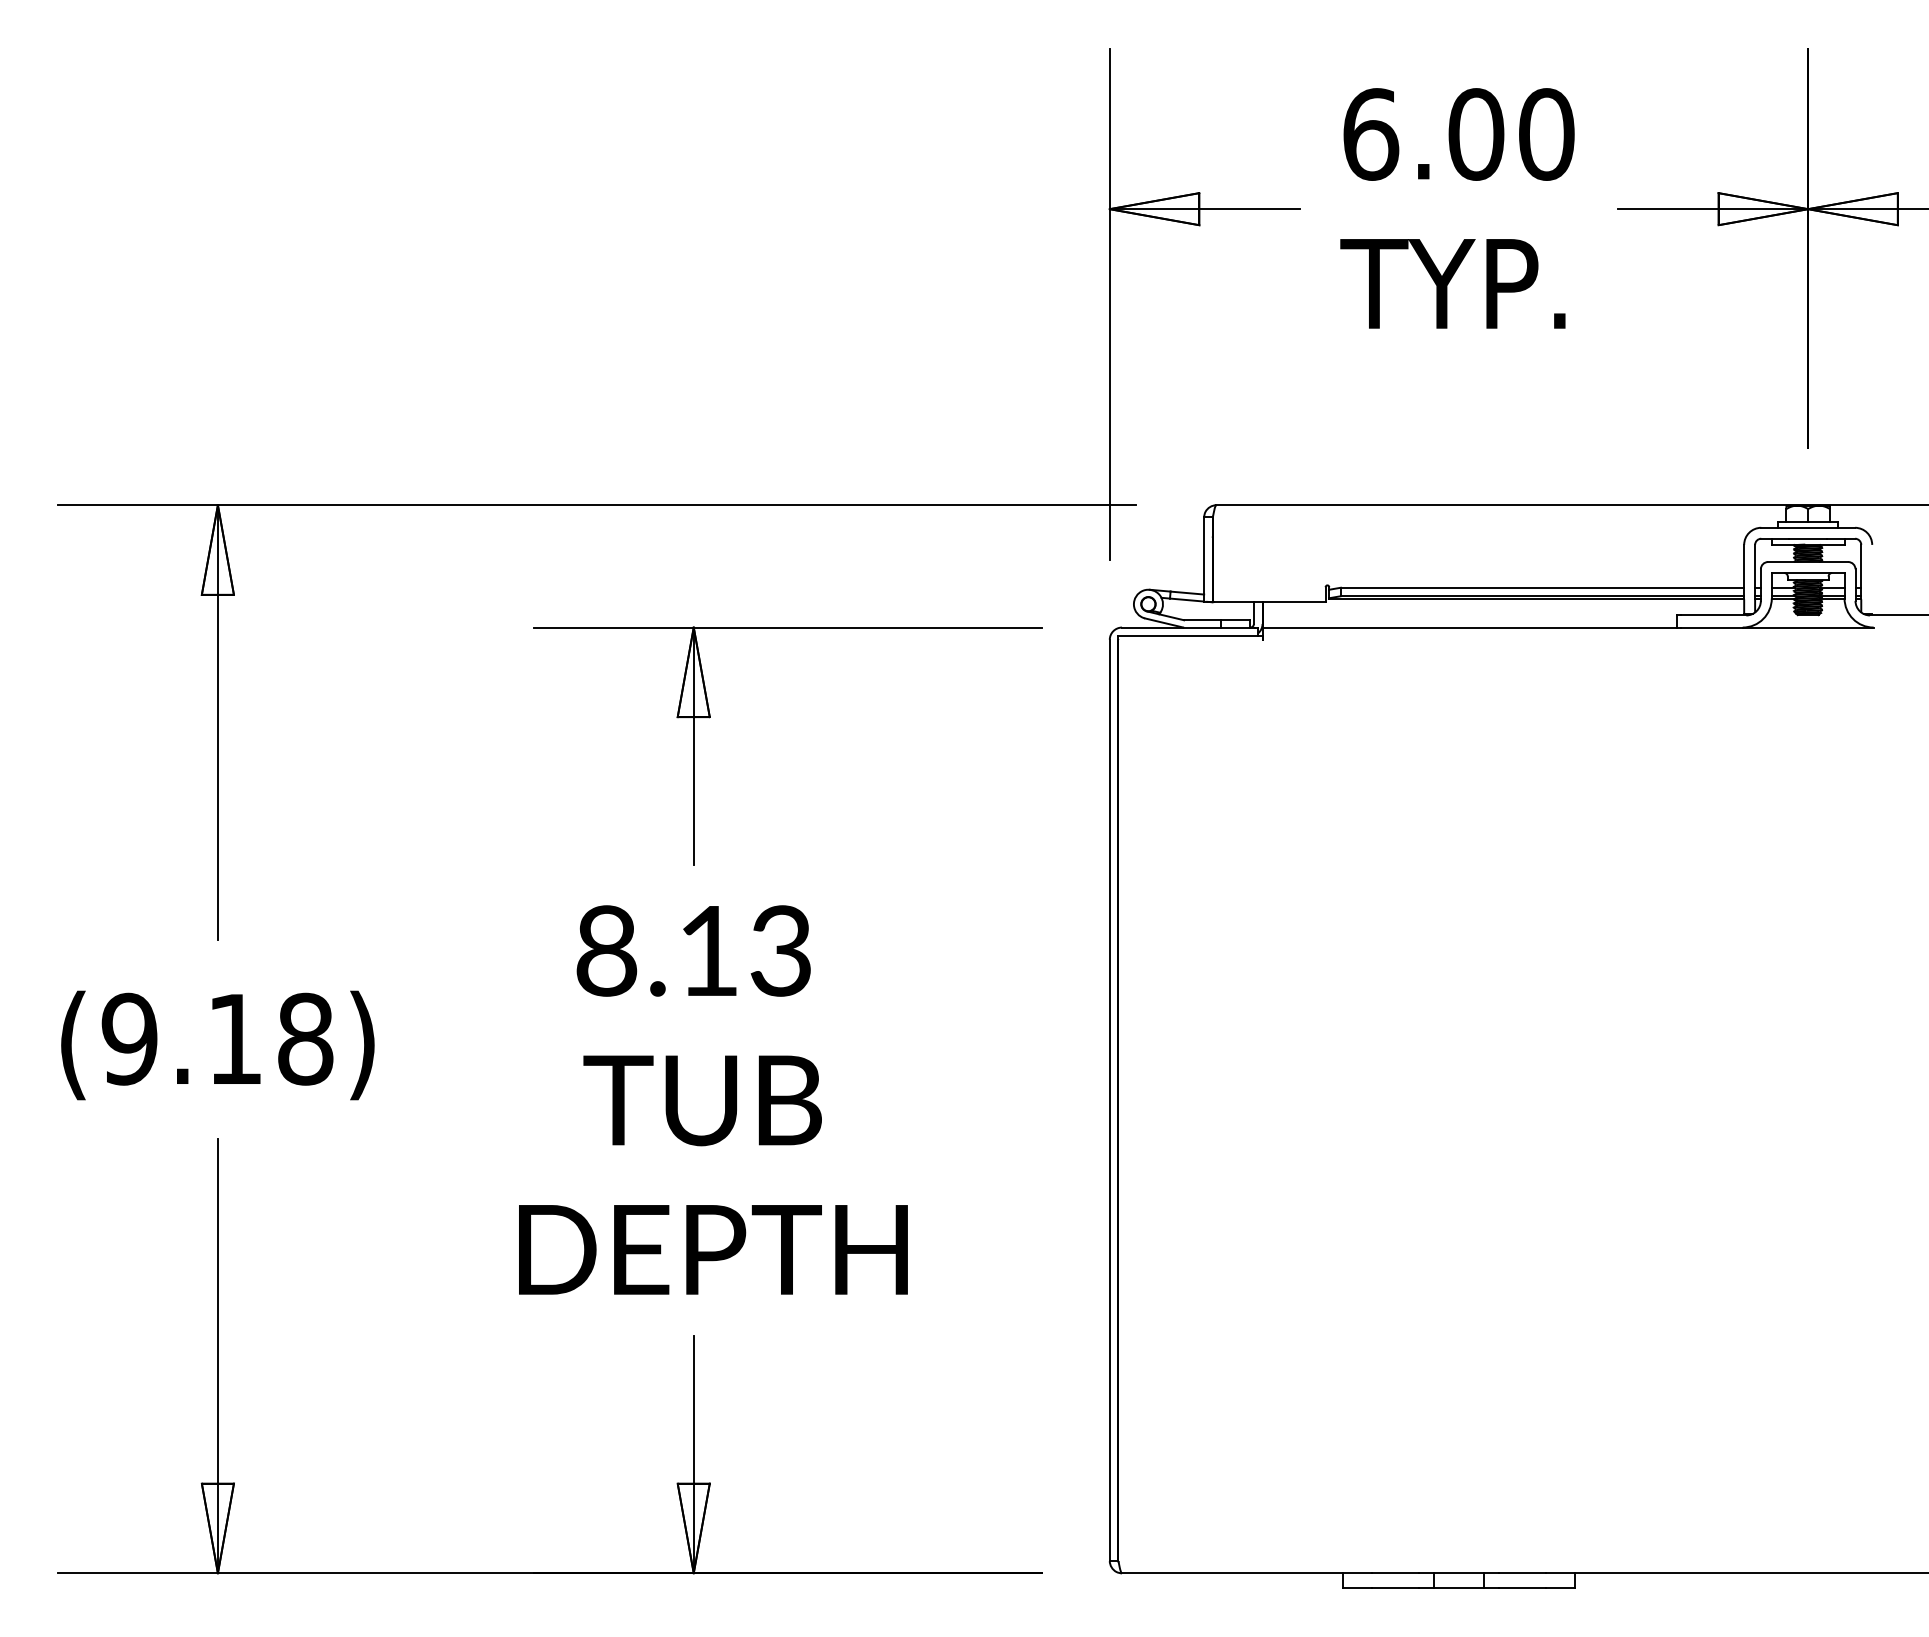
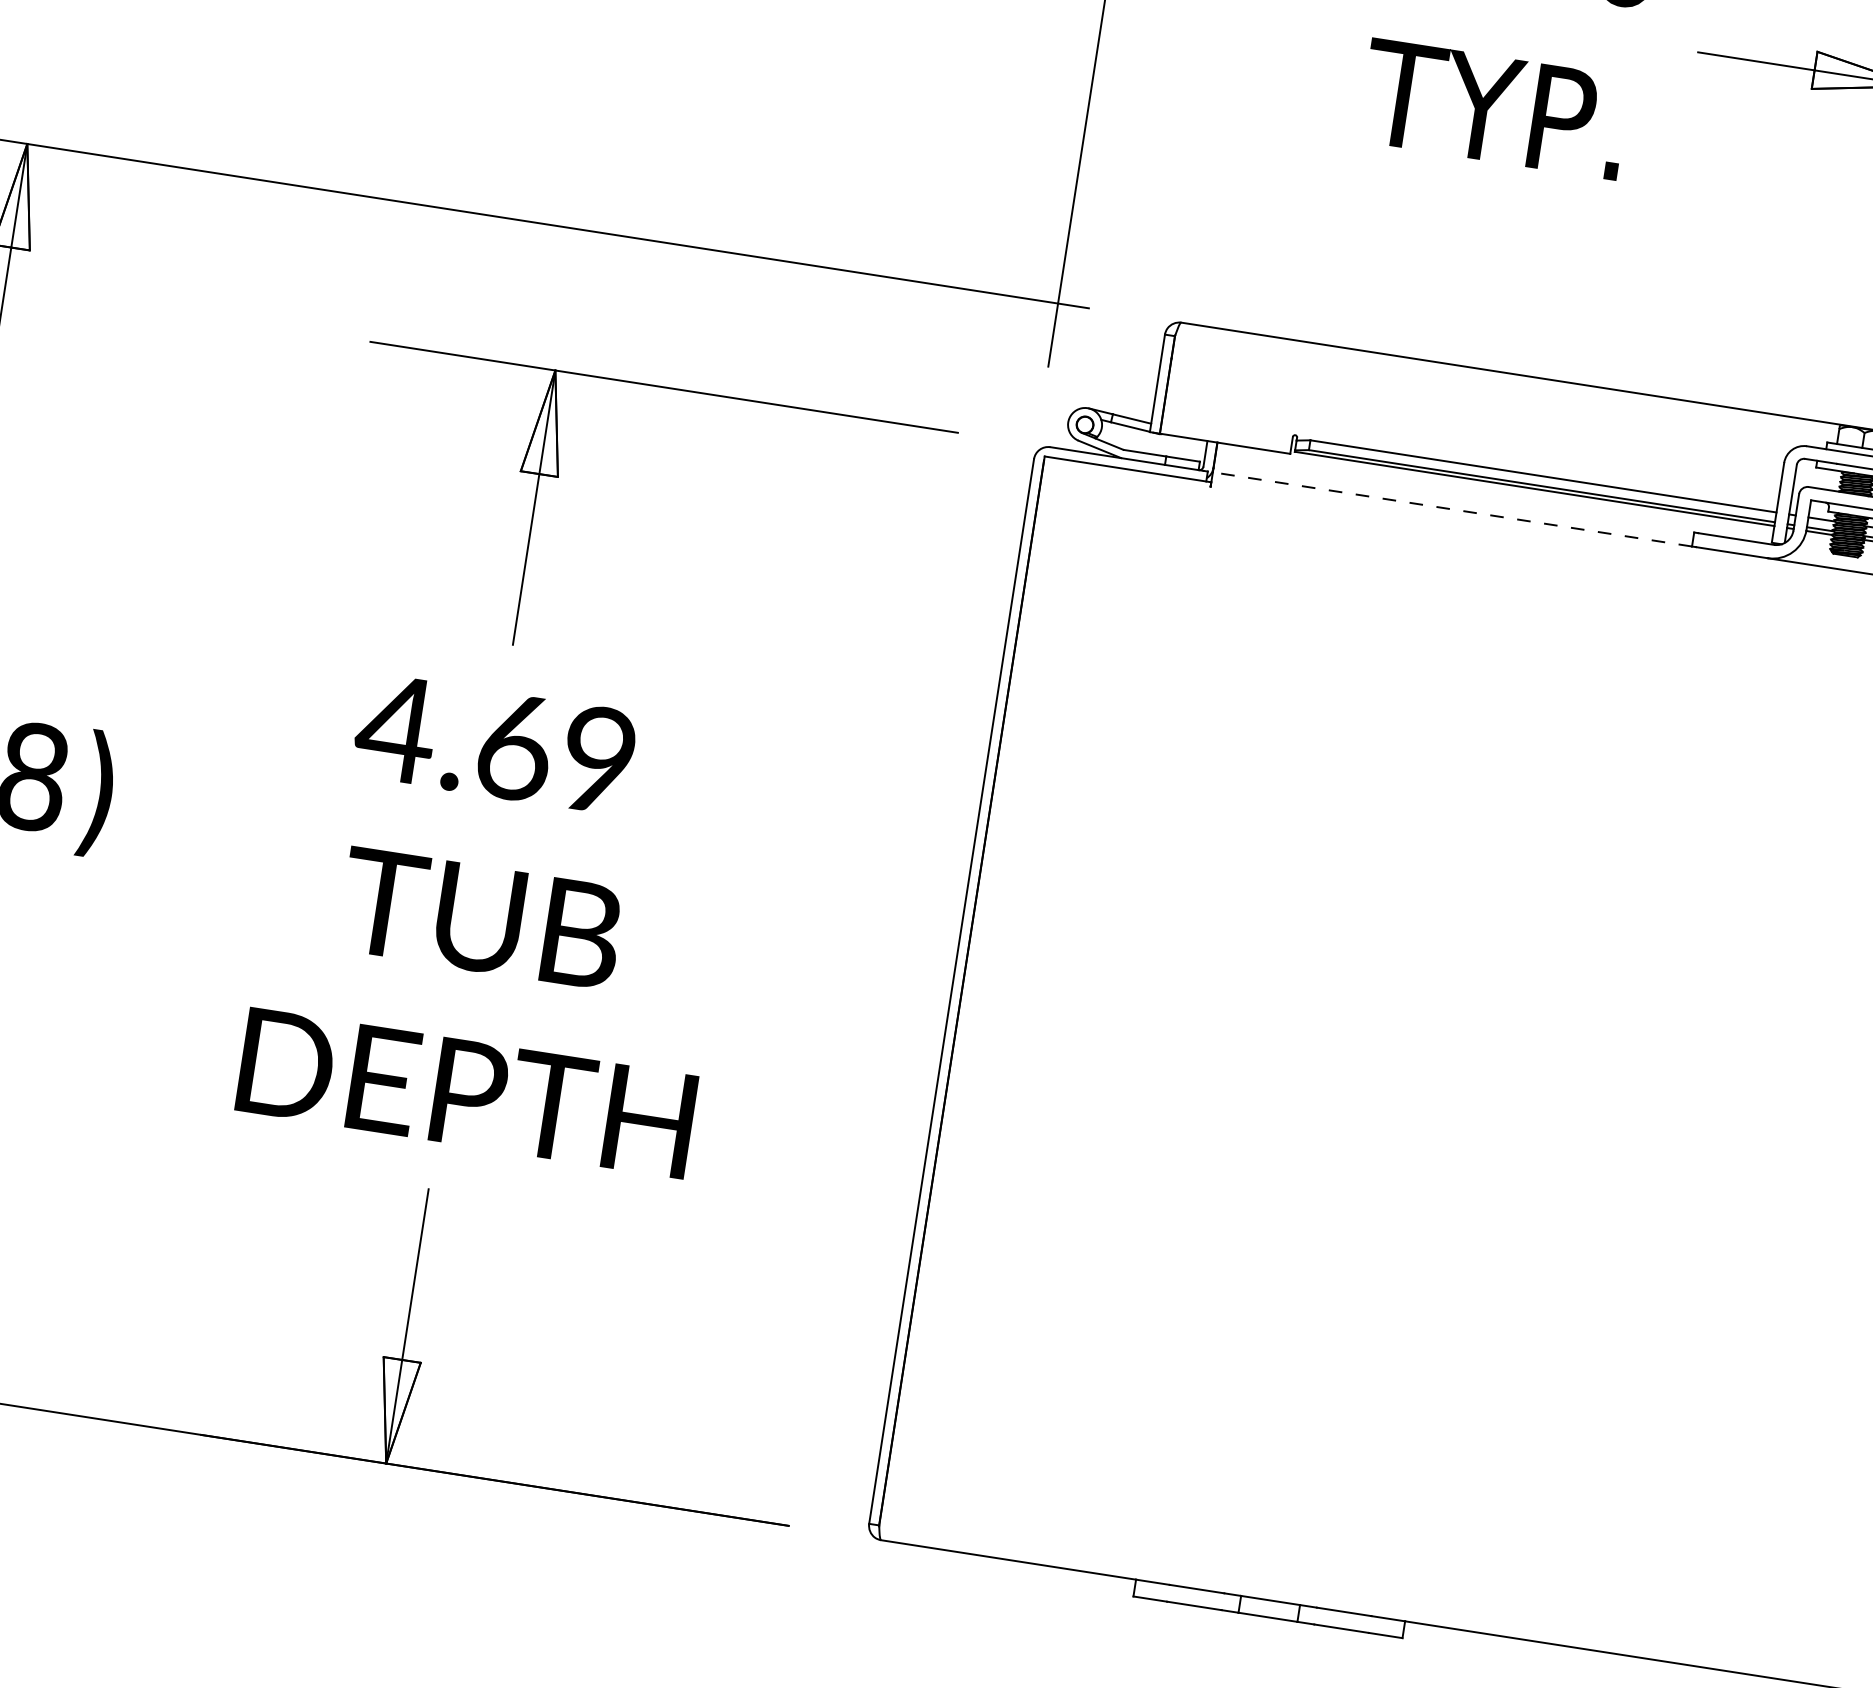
line: (1469, 627) -> (1451, 509), solid -> dashed
text: (691, 950) -> (495, 743), 8.13 -> 4.69

